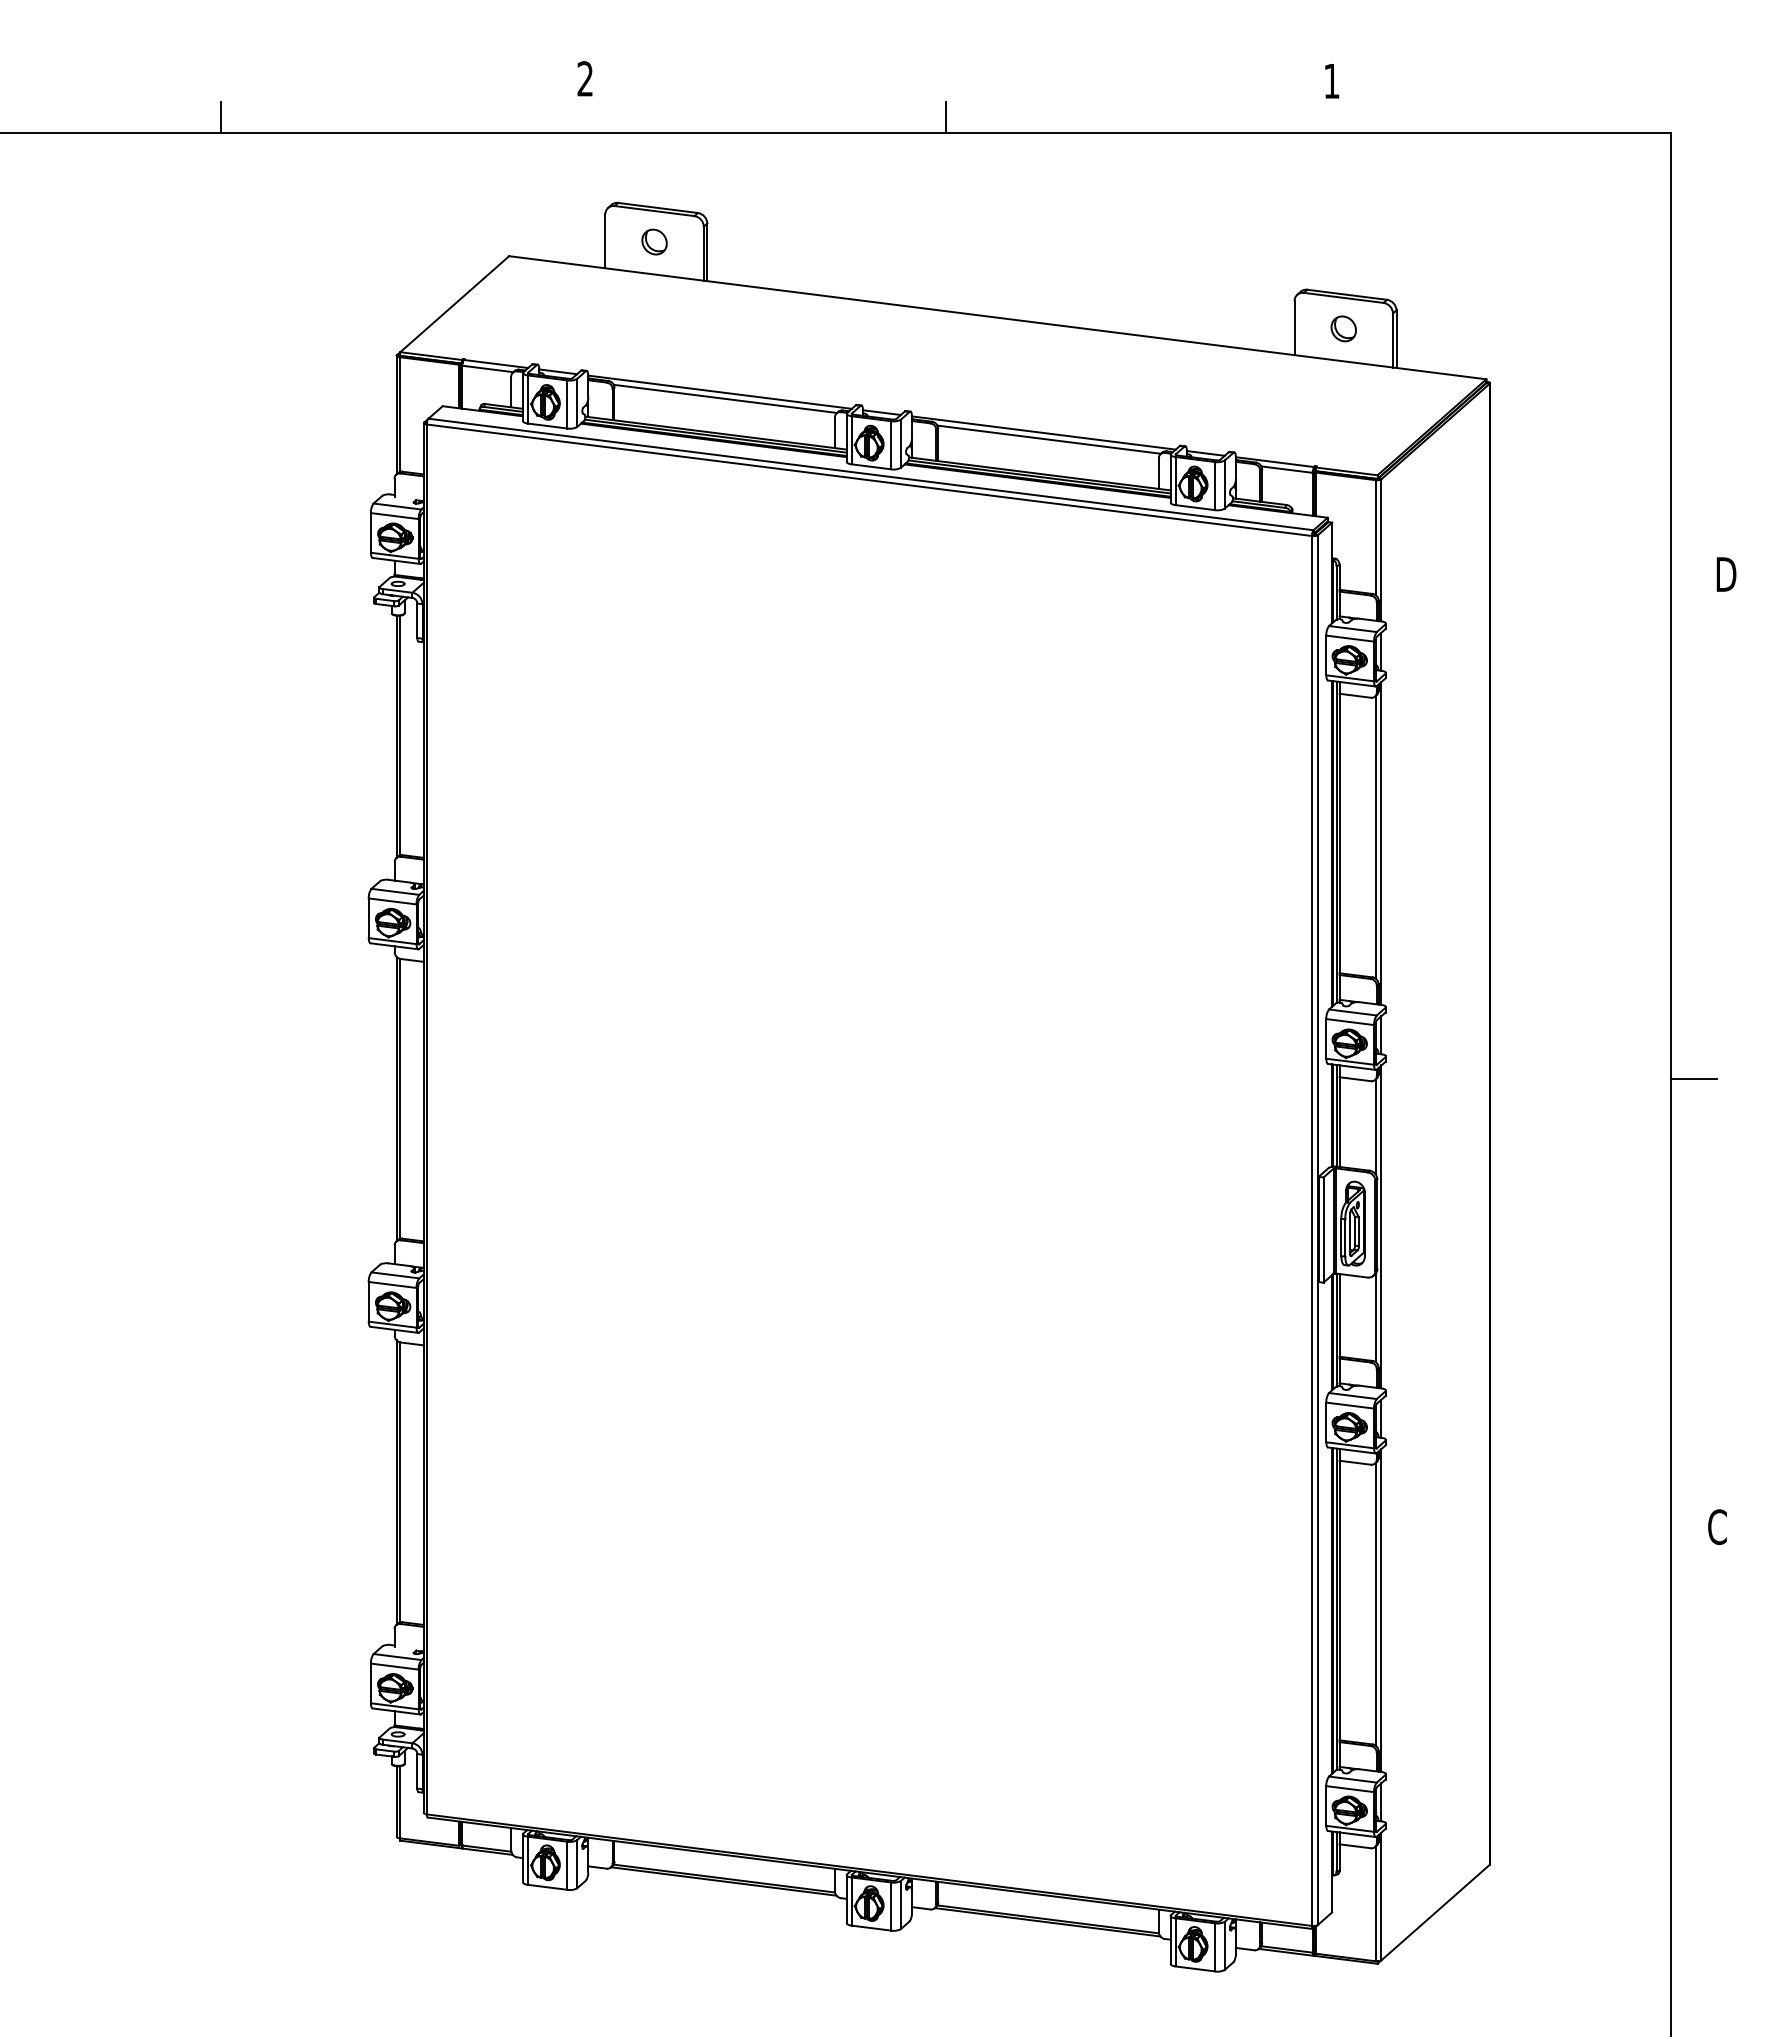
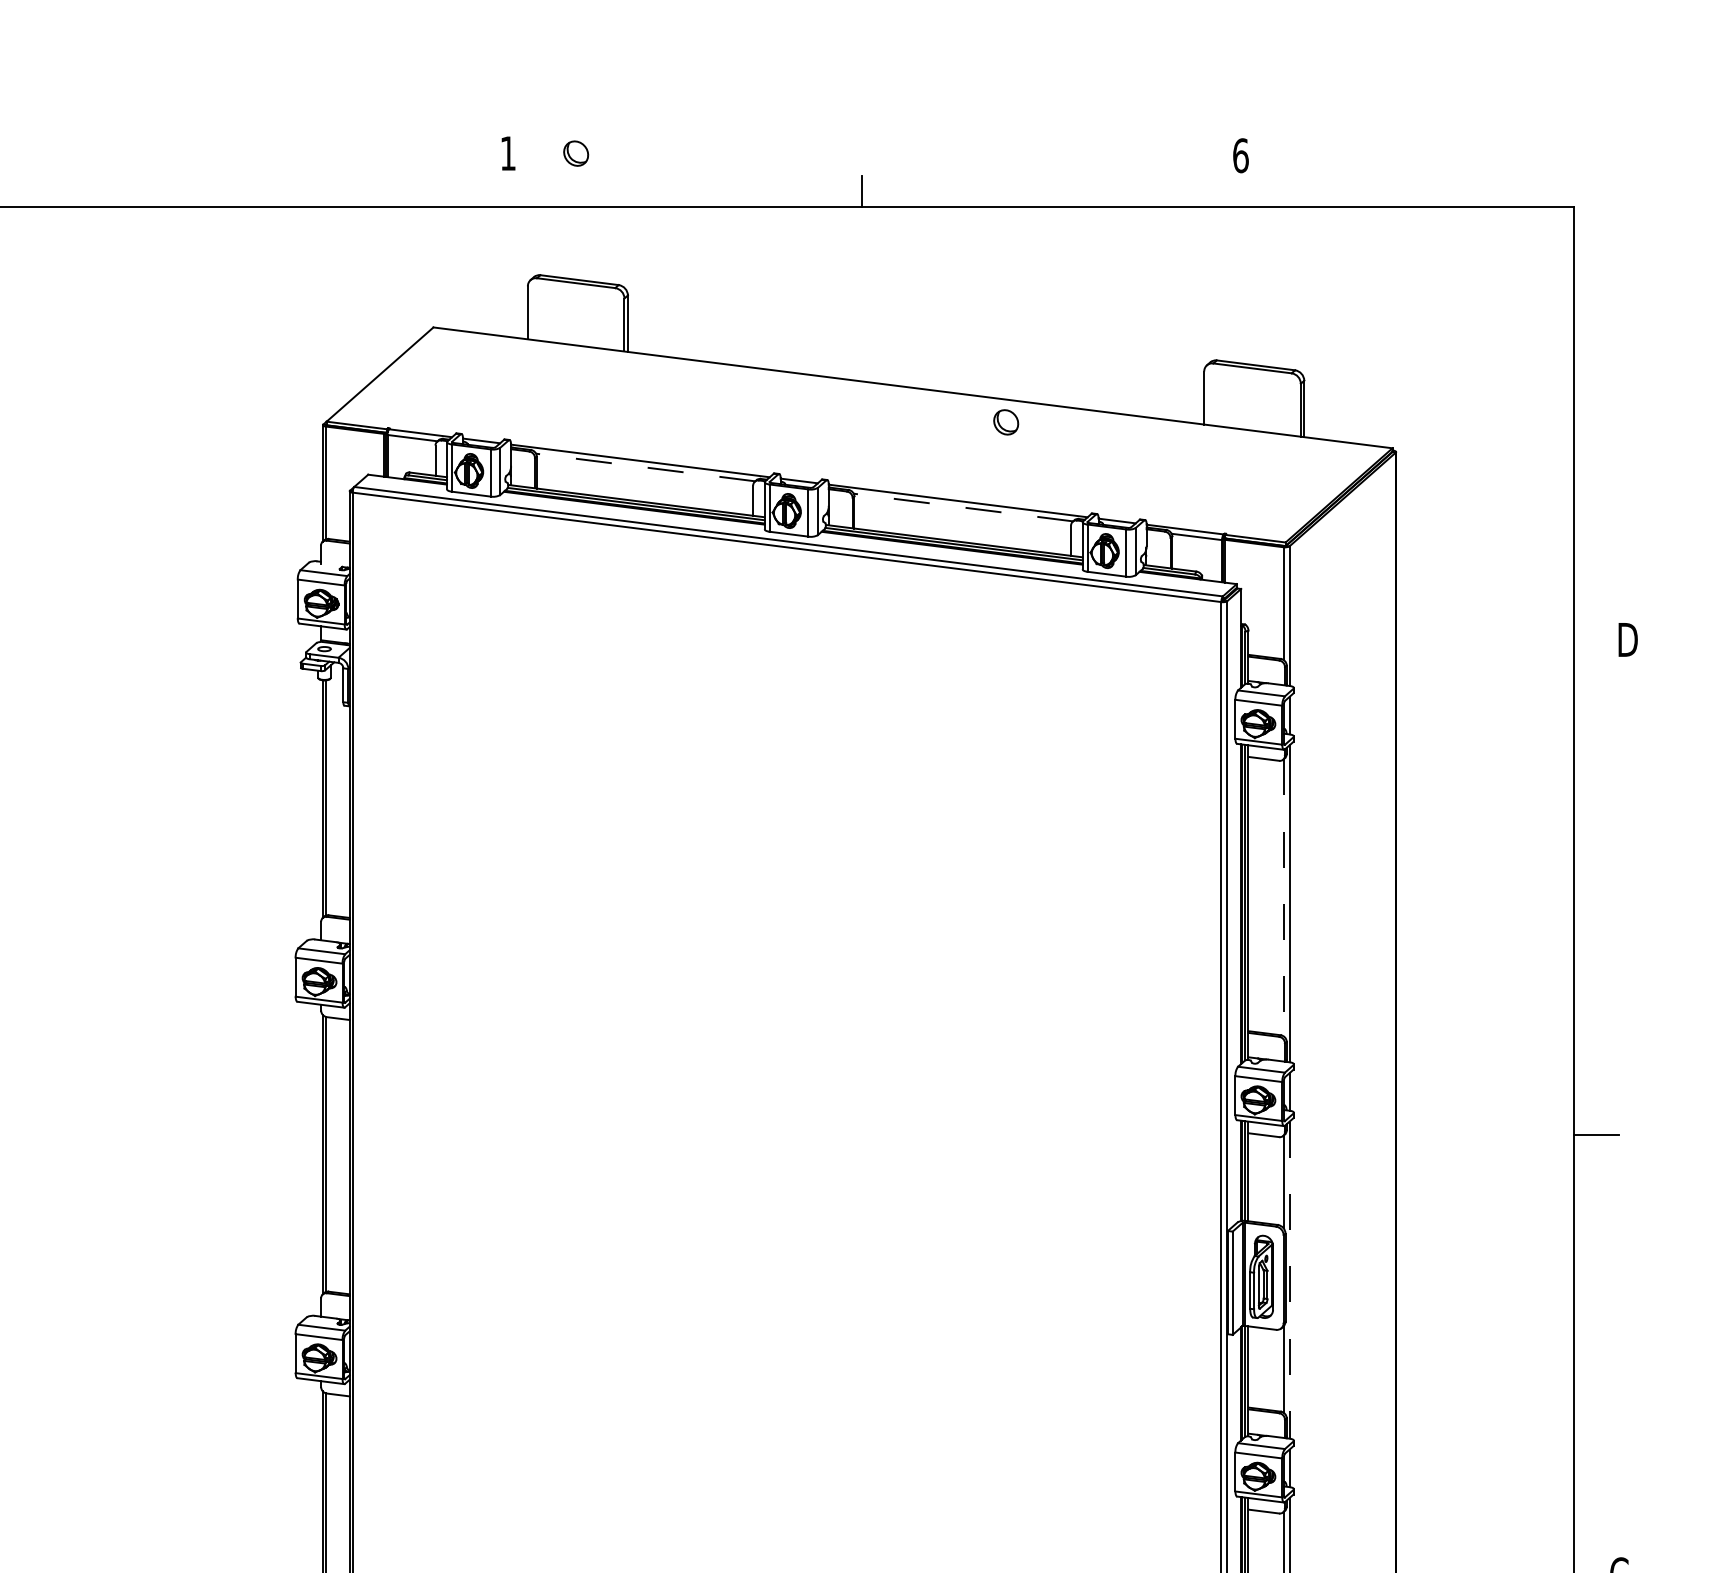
text: (584, 78) -> (507, 153), 2 -> 1
text: (1332, 81) -> (1241, 156), 1 -> 6
line: (220, 117) -> (150, 191), removed
part: (654, 241) -> (576, 153), moved
part: (1343, 328) -> (1005, 421), moved
line: (725, 398) -> (645, 467), solid -> dashed
line: (1049, 439) -> (963, 507), solid -> dashed
line: (1375, 837) -> (1283, 897), solid -> dashed
line: (1381, 1227) -> (1289, 1280), solid -> dashed

